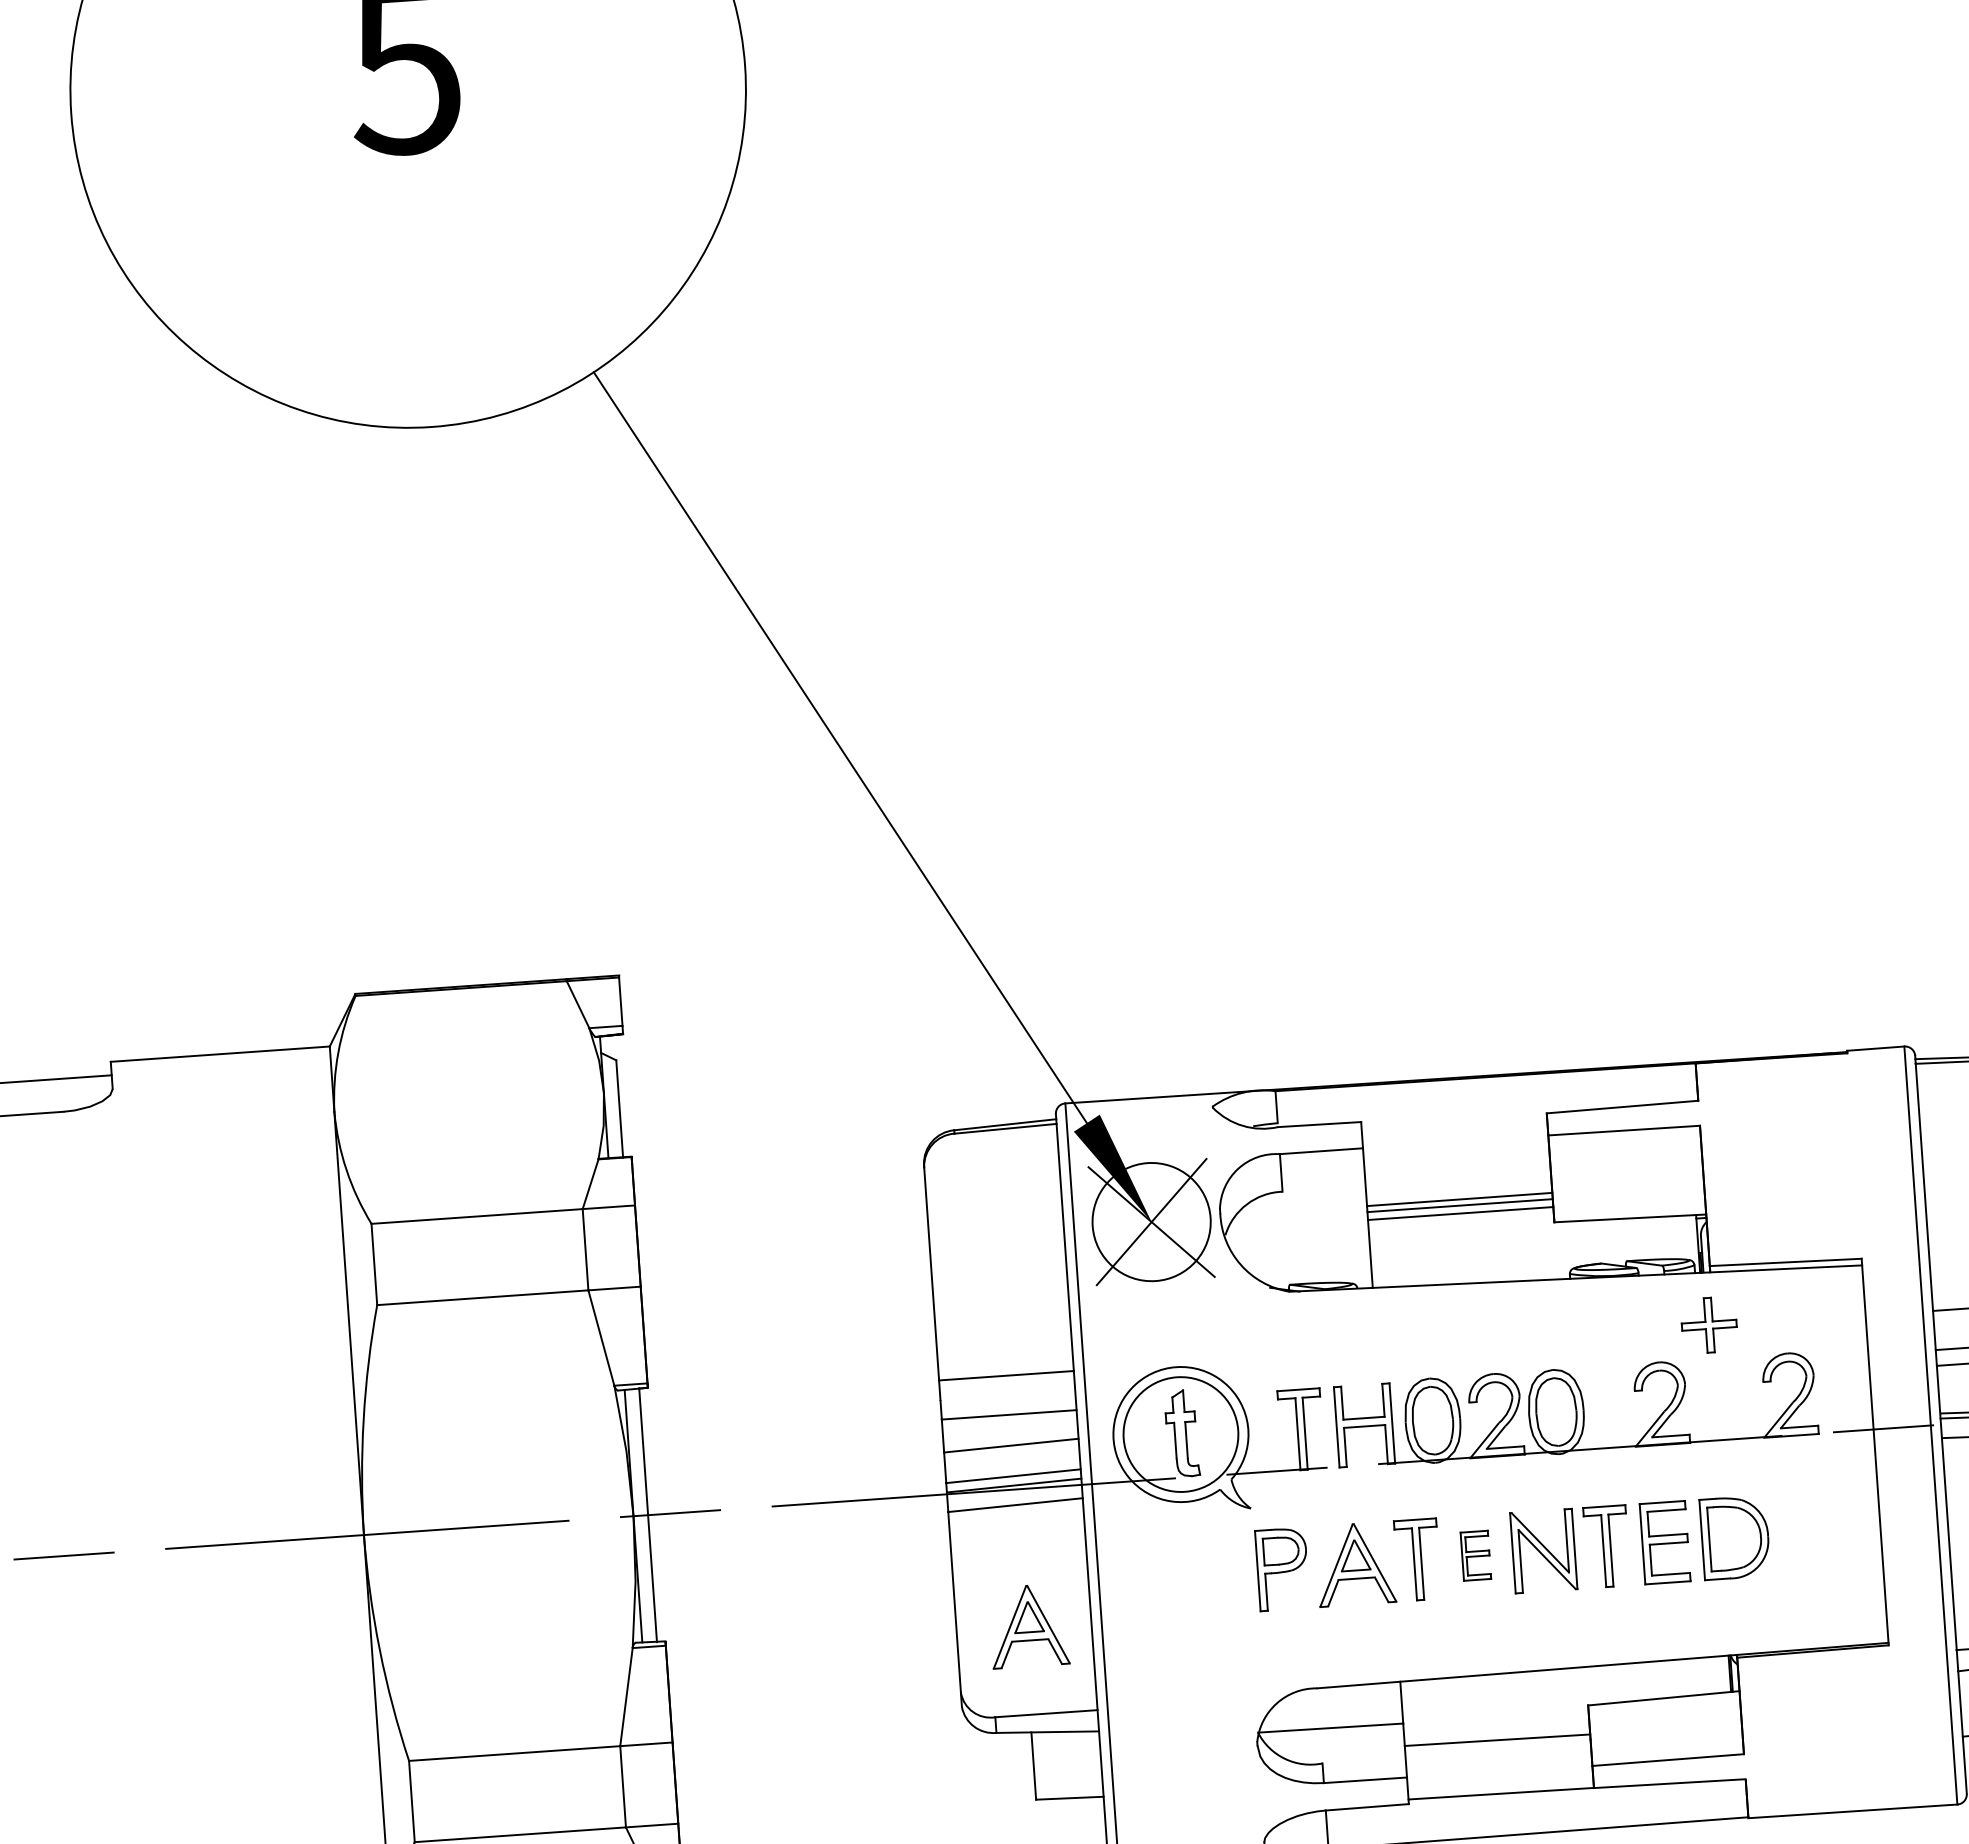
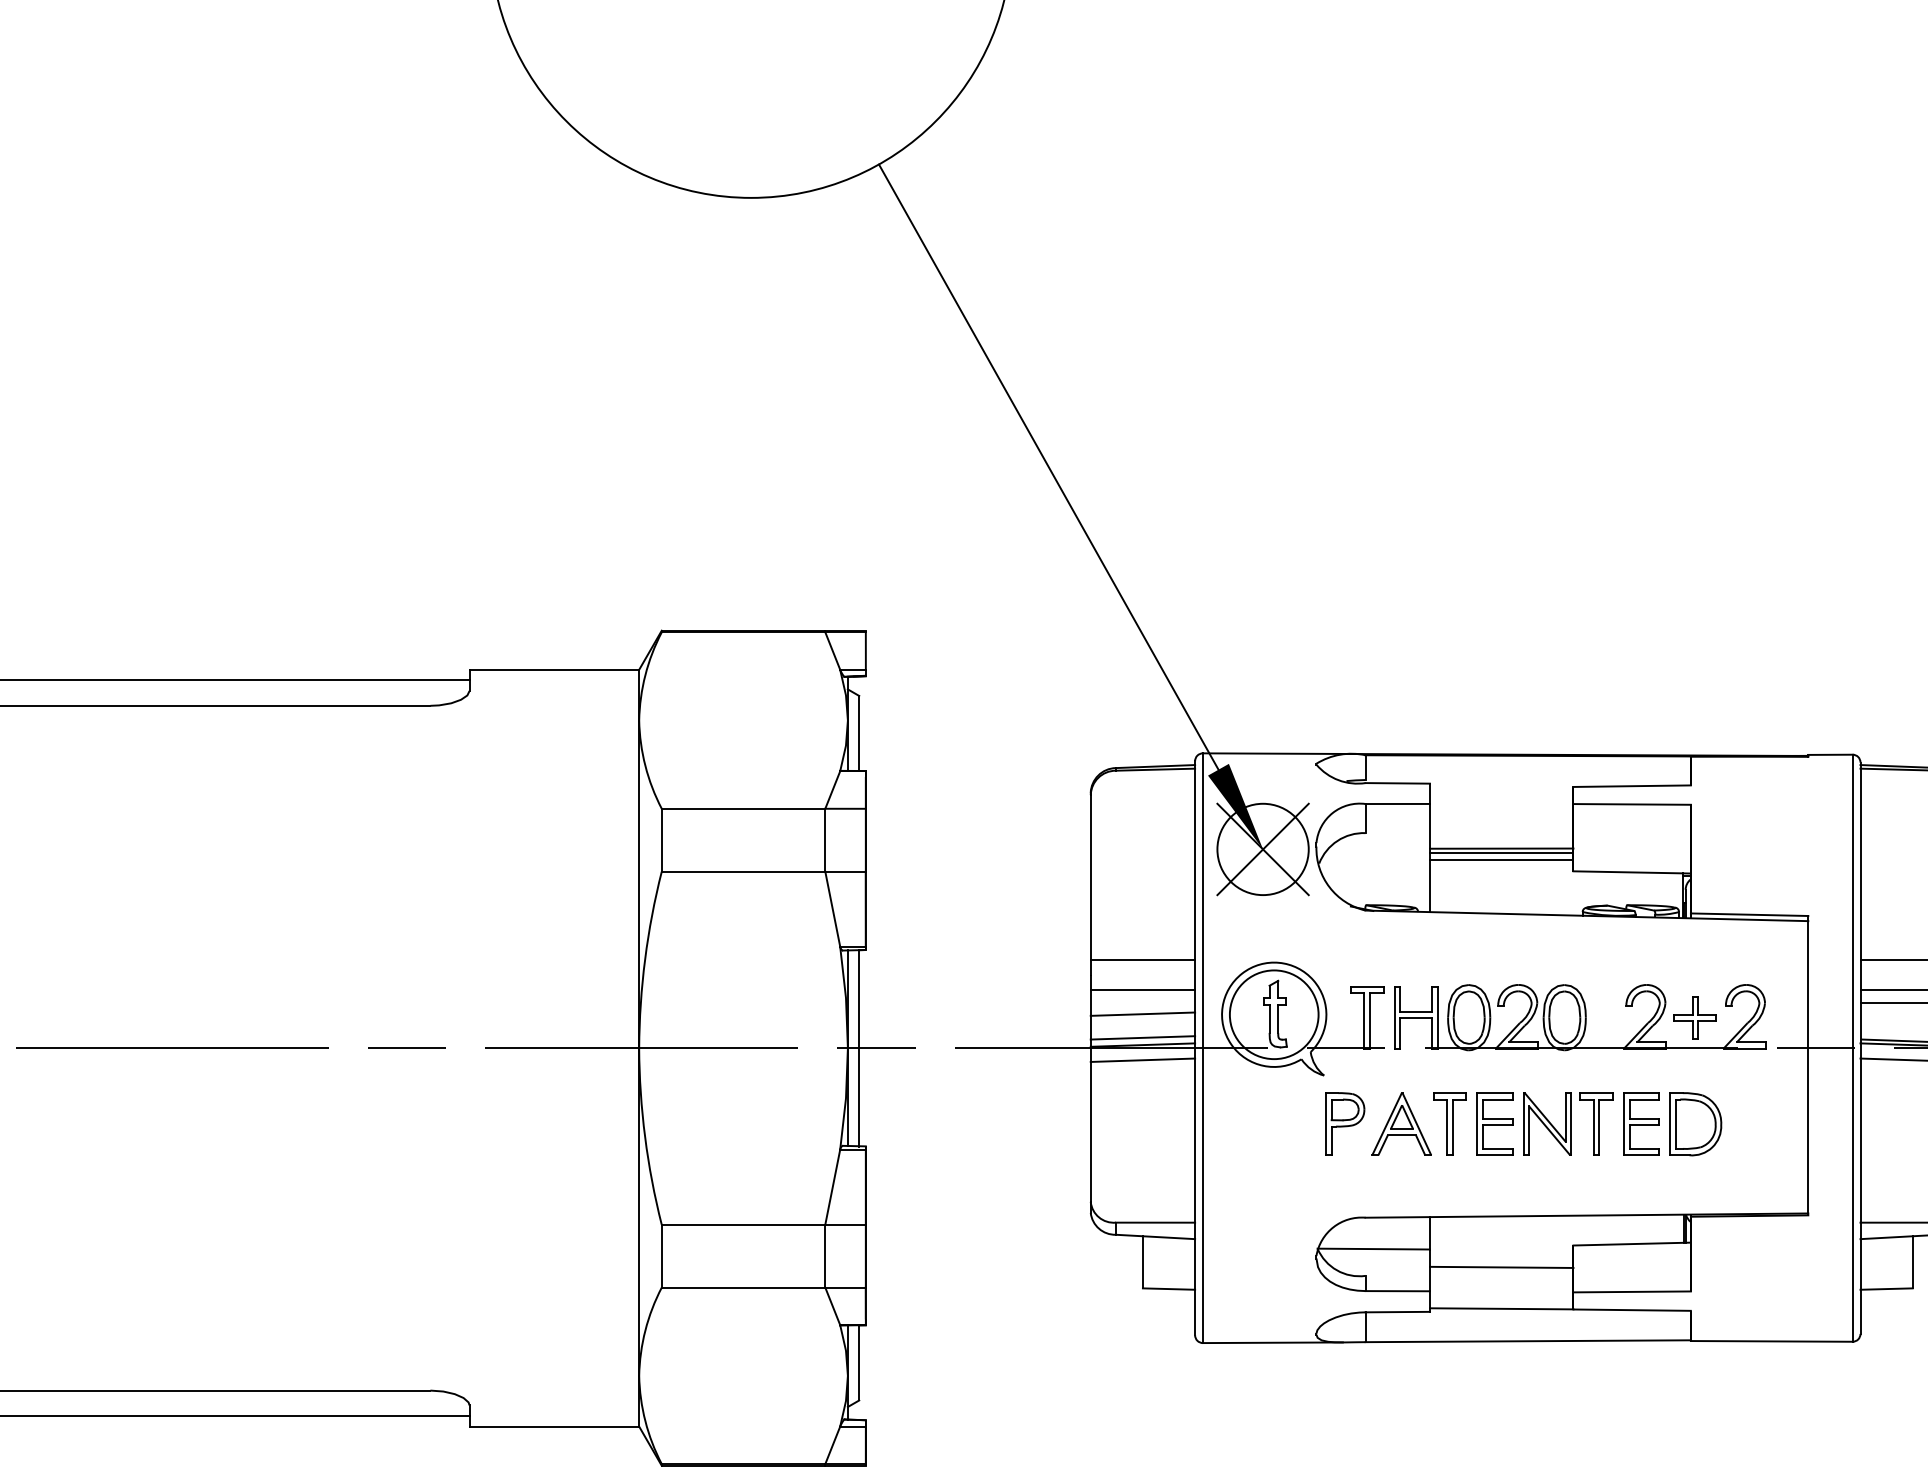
part: (1708, 1324) -> (1694, 1017), moved
part: (1475, 1555) -> (1494, 1123), size x1.67
part: (1028, 1625) -> (1146, 1153), removed

